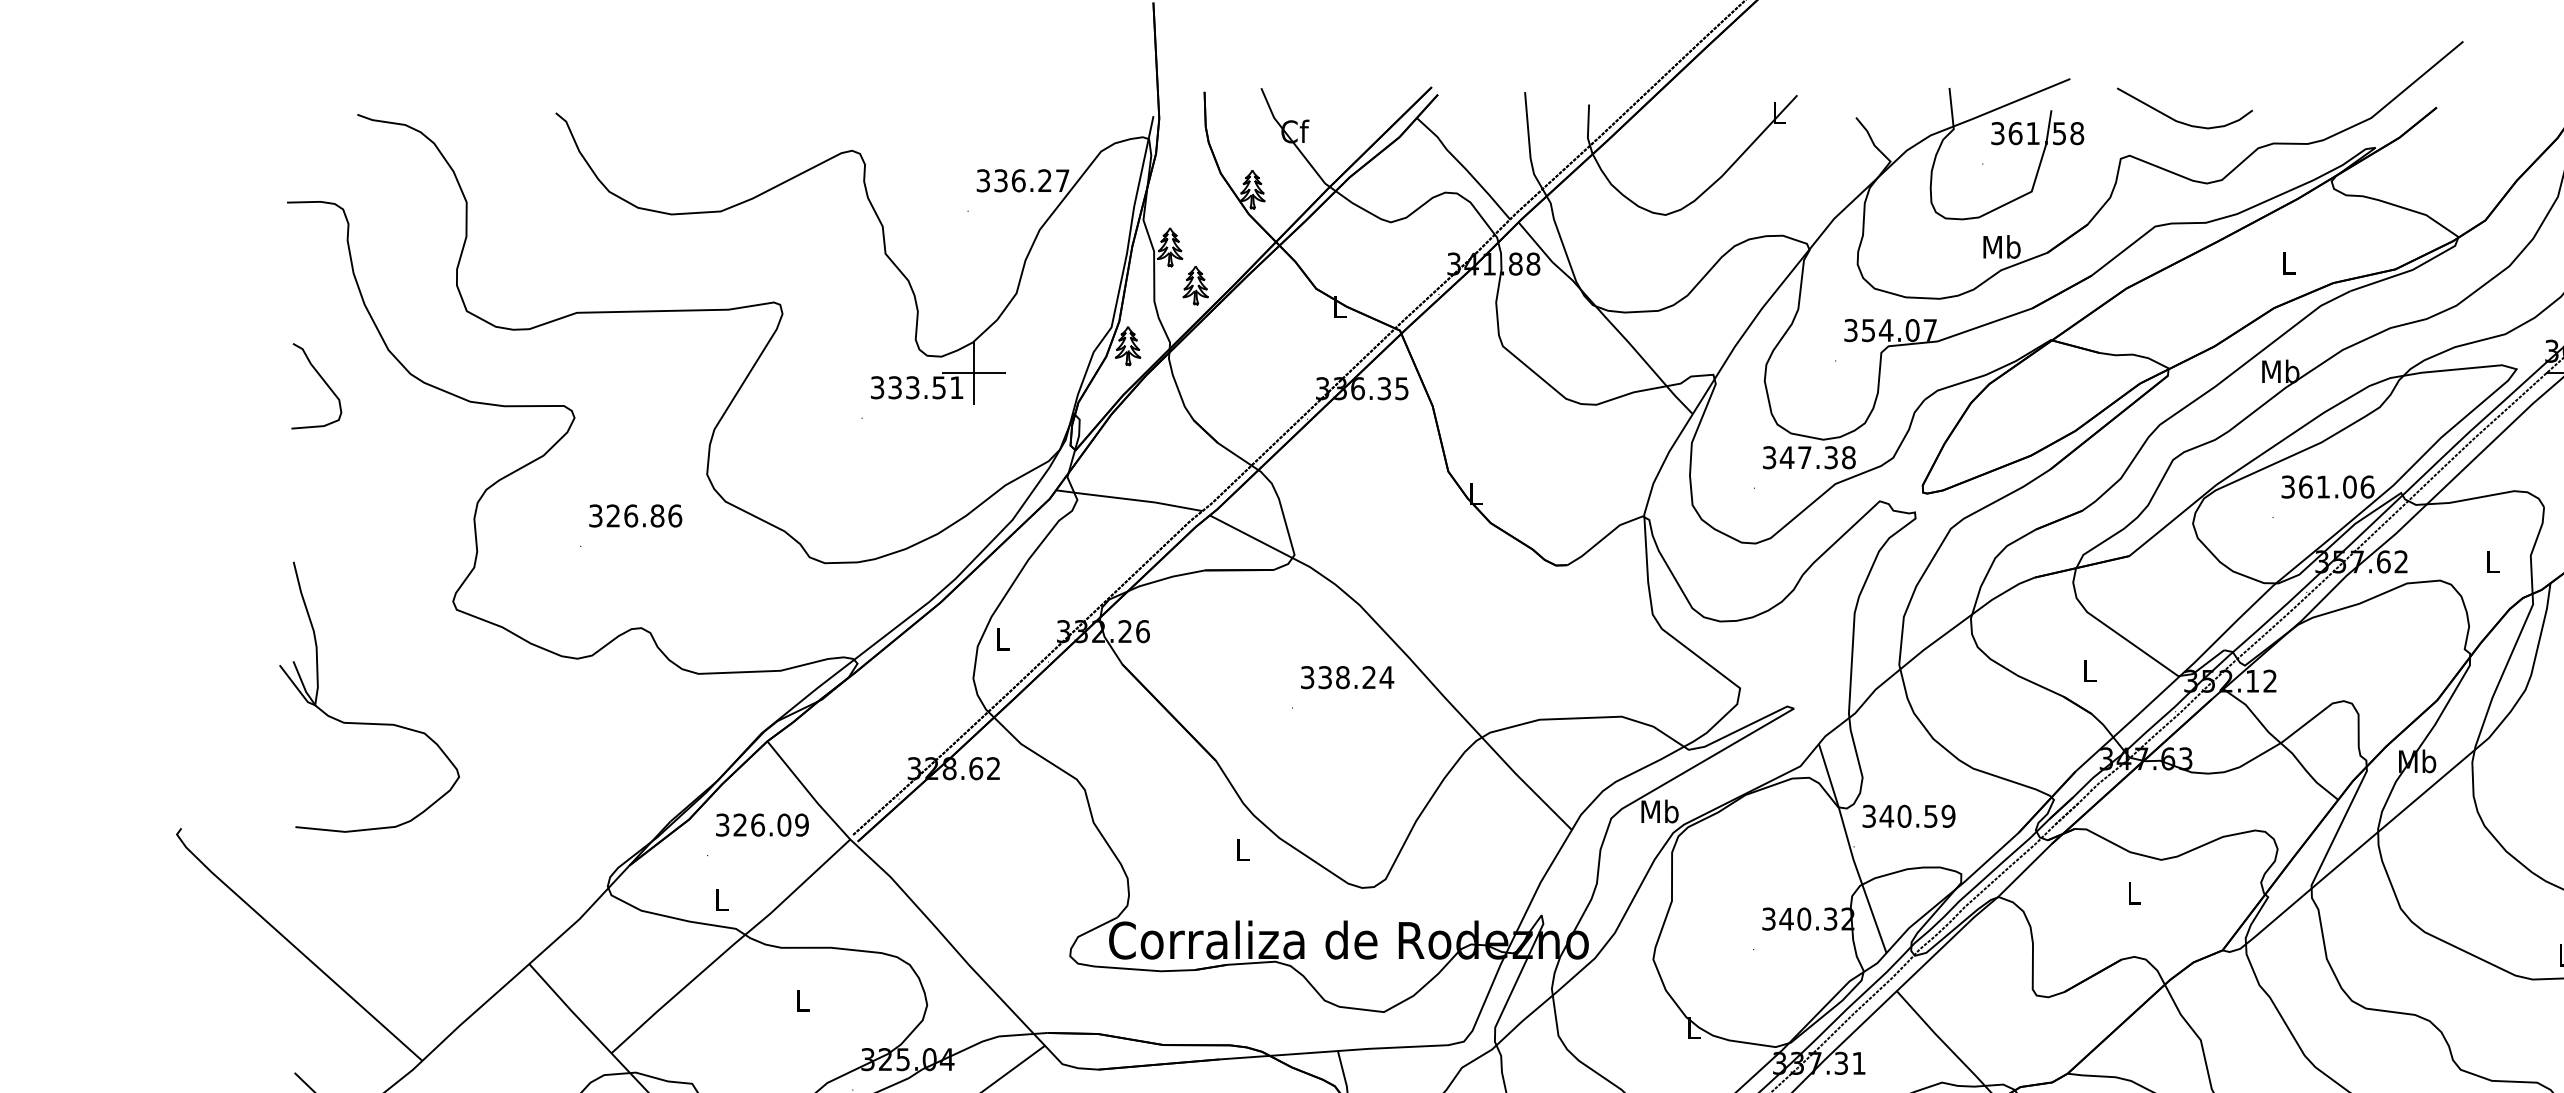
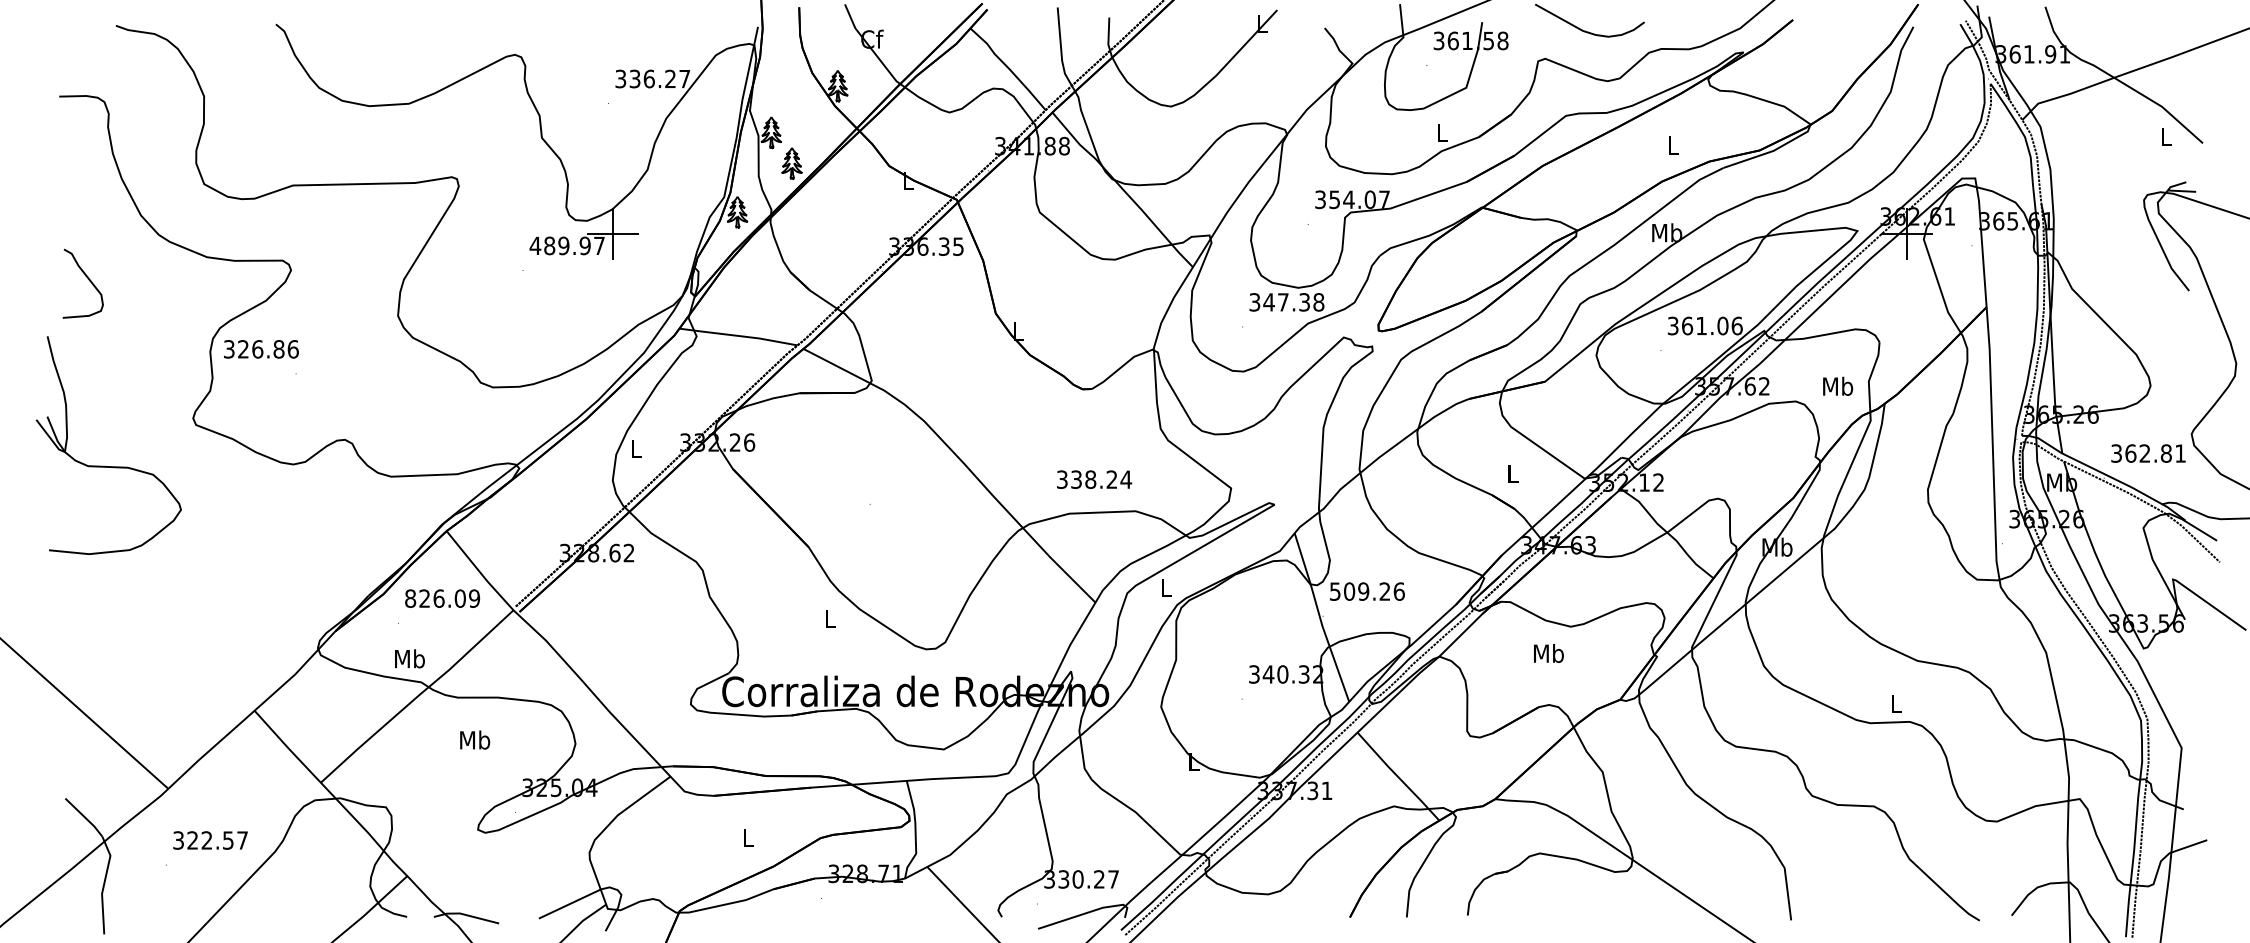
text: (2002, 245) -> (1442, 131), Mb -> L
curve: (323, 382) -> (88, 280), moved
text: (916, 387) -> (566, 245), 333.51 -> 489.97
text: (635, 516) -> (261, 349), moved
text: (2493, 560) -> (1838, 385), L -> Mb
text: (1347, 677) -> (1094, 479), moved
part: (364, 721) -> (104, 465), moved
text: (1659, 811) -> (1166, 587), Mb -> L
text: (1909, 816) -> (1367, 591), 340.59 -> 509.26
text: (722, 824) -> (410, 598), 326.09 -> 826.09
text: (2133, 891) -> (1548, 652), L -> Mb
text: (721, 899) -> (409, 658), L -> Mb
text: (803, 999) -> (475, 739), L -> Mb

